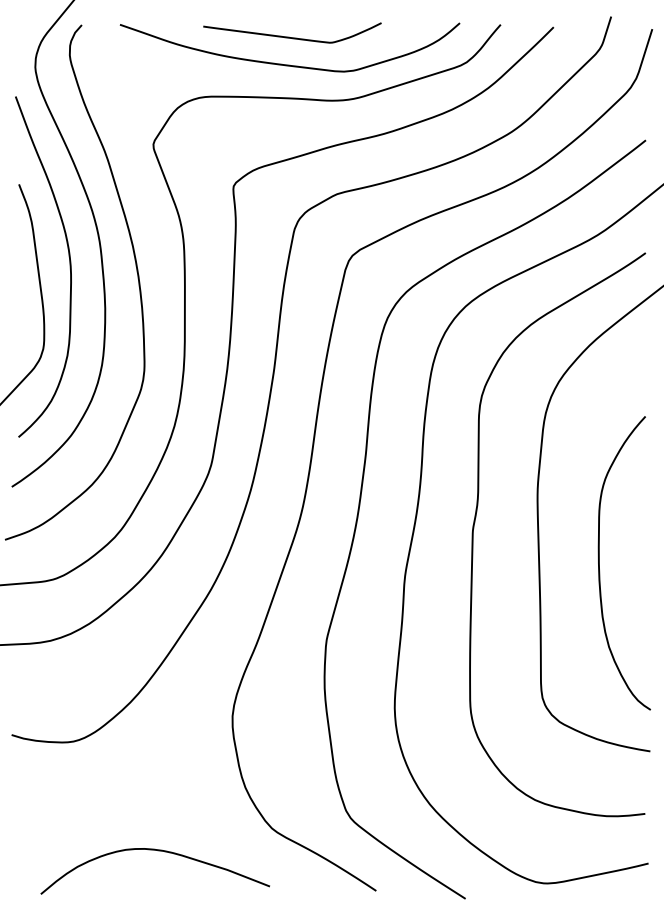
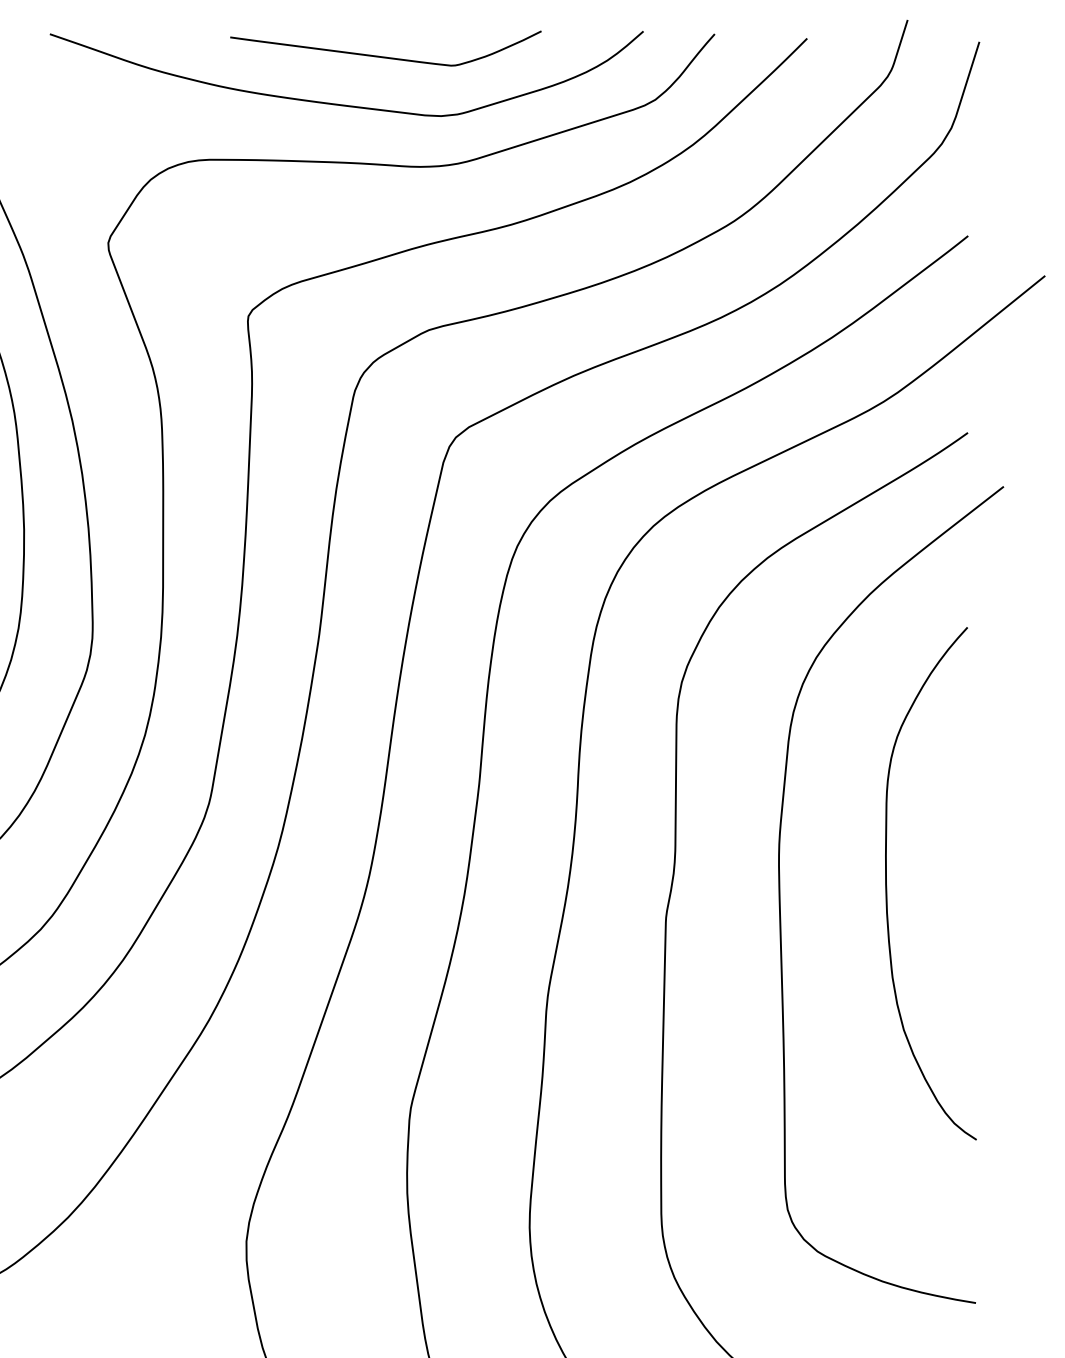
curve: (289, 36) -> (380, 54), moved
curve: (599, 563) -> (887, 884), moved

